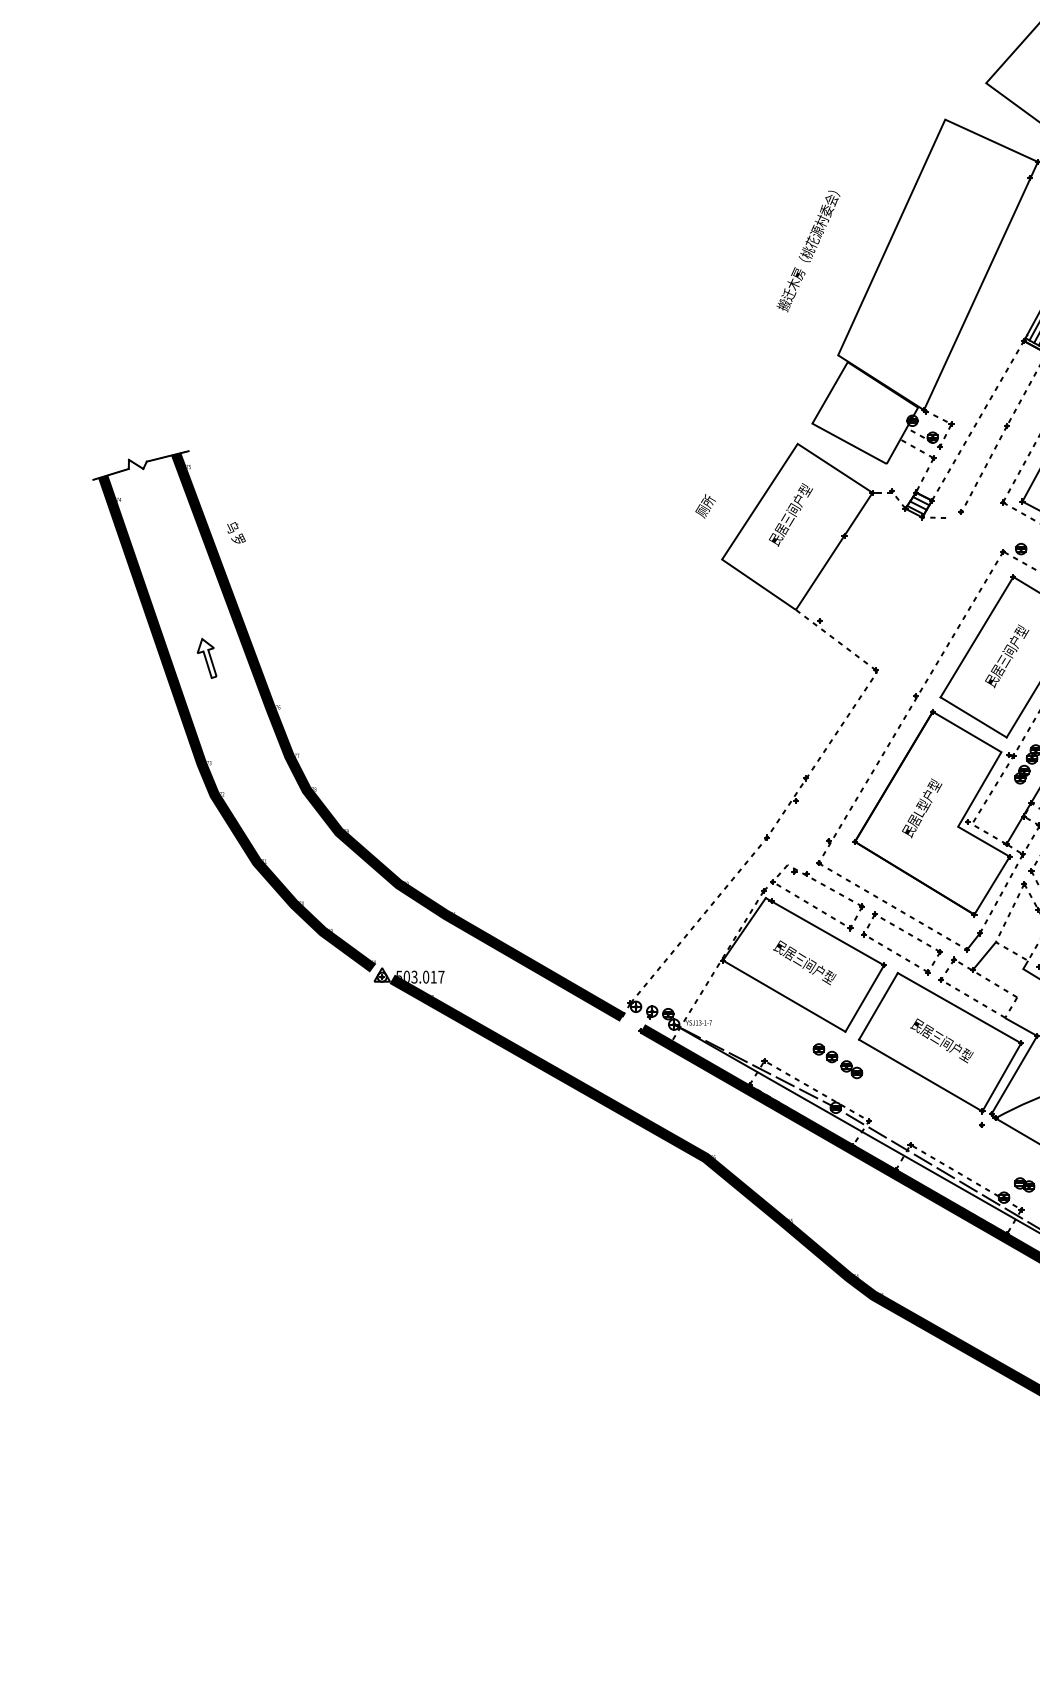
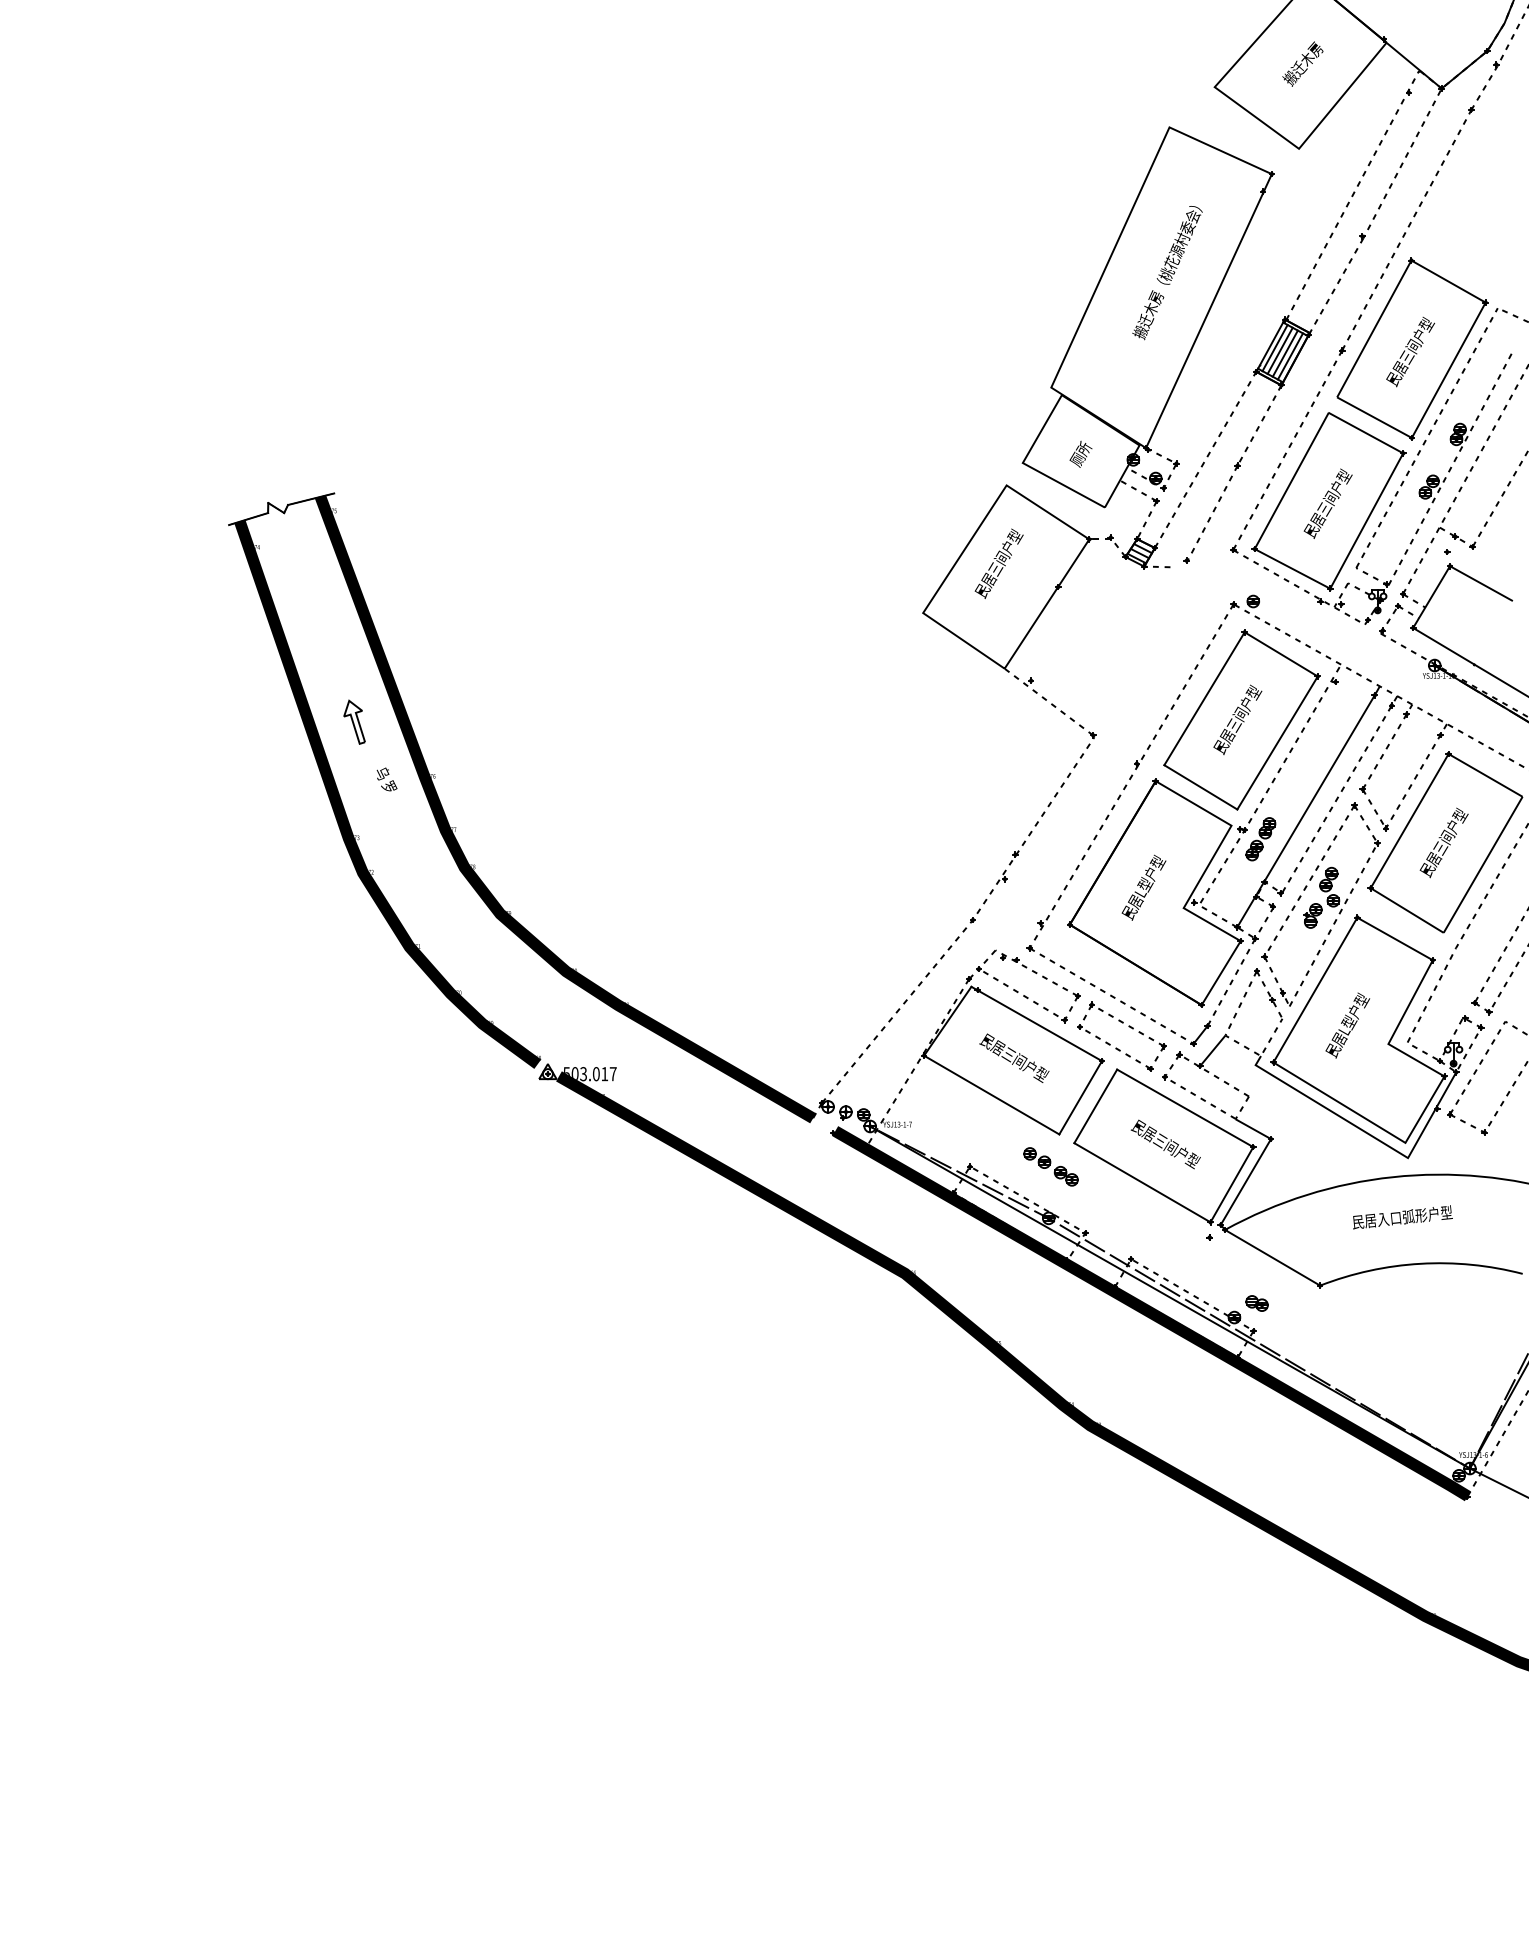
text: (808, 251) -> (1167, 273), moved
text: (705, 505) -> (1080, 453), moved
text: (235, 532) -> (386, 779), moved

